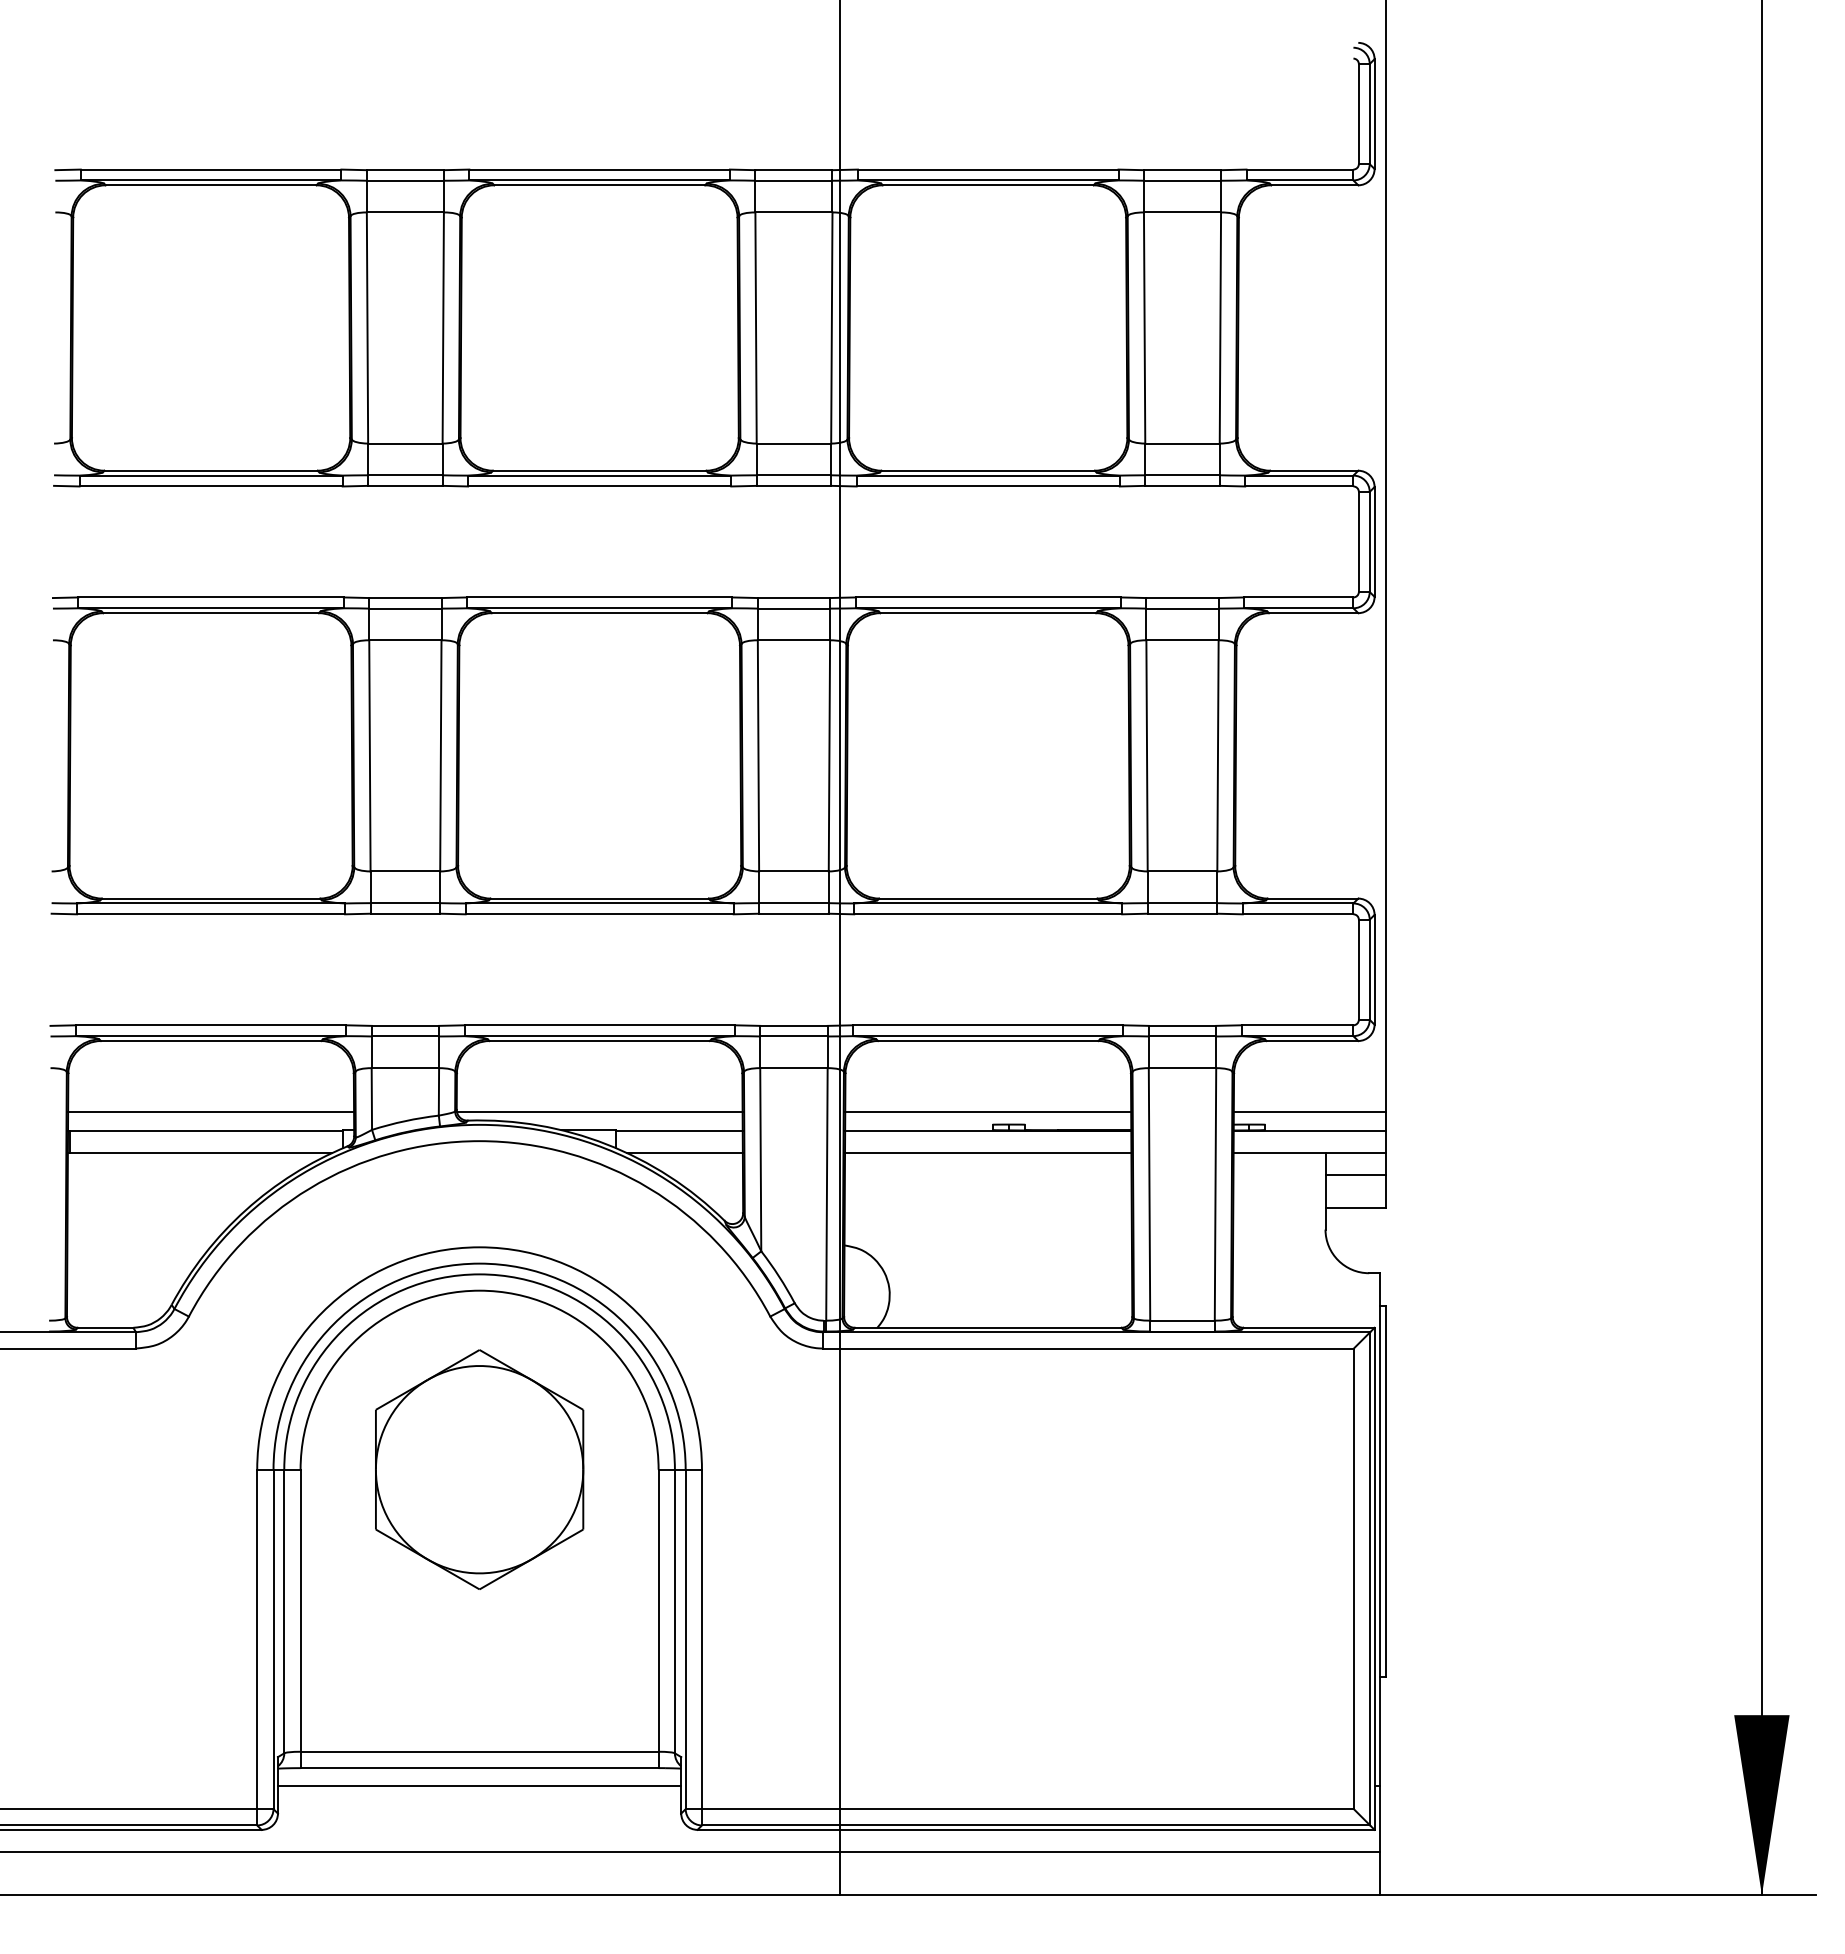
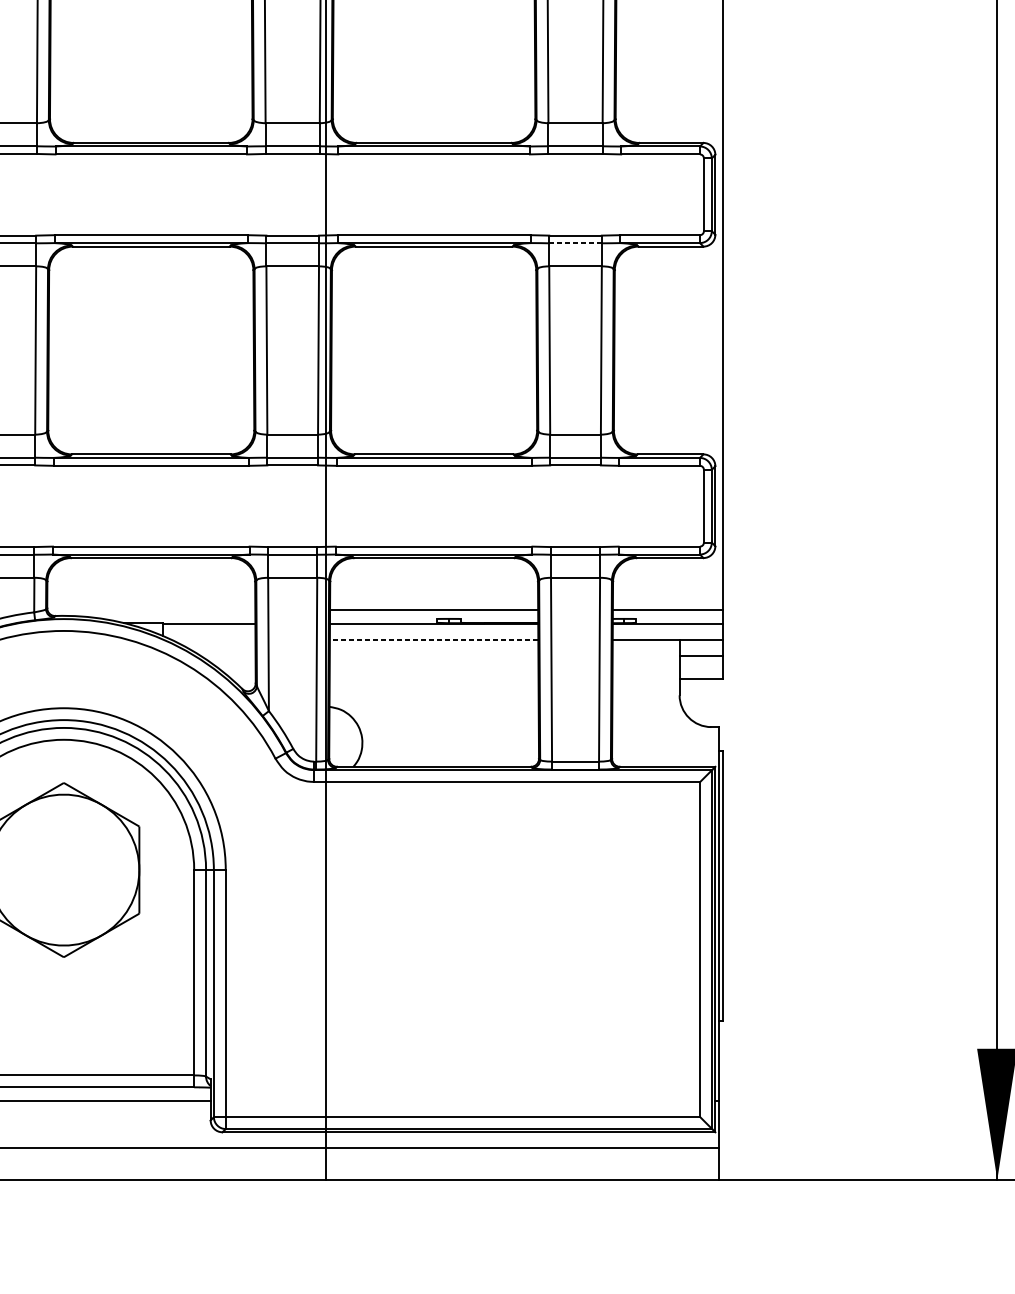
line: (1182, 608) -> (575, 243), solid -> dashed
line: (599, 1112) -> (151, 610), removed
line: (684, 1153) -> (213, 639), removed
line: (987, 1153) -> (433, 639), solid -> dashed

